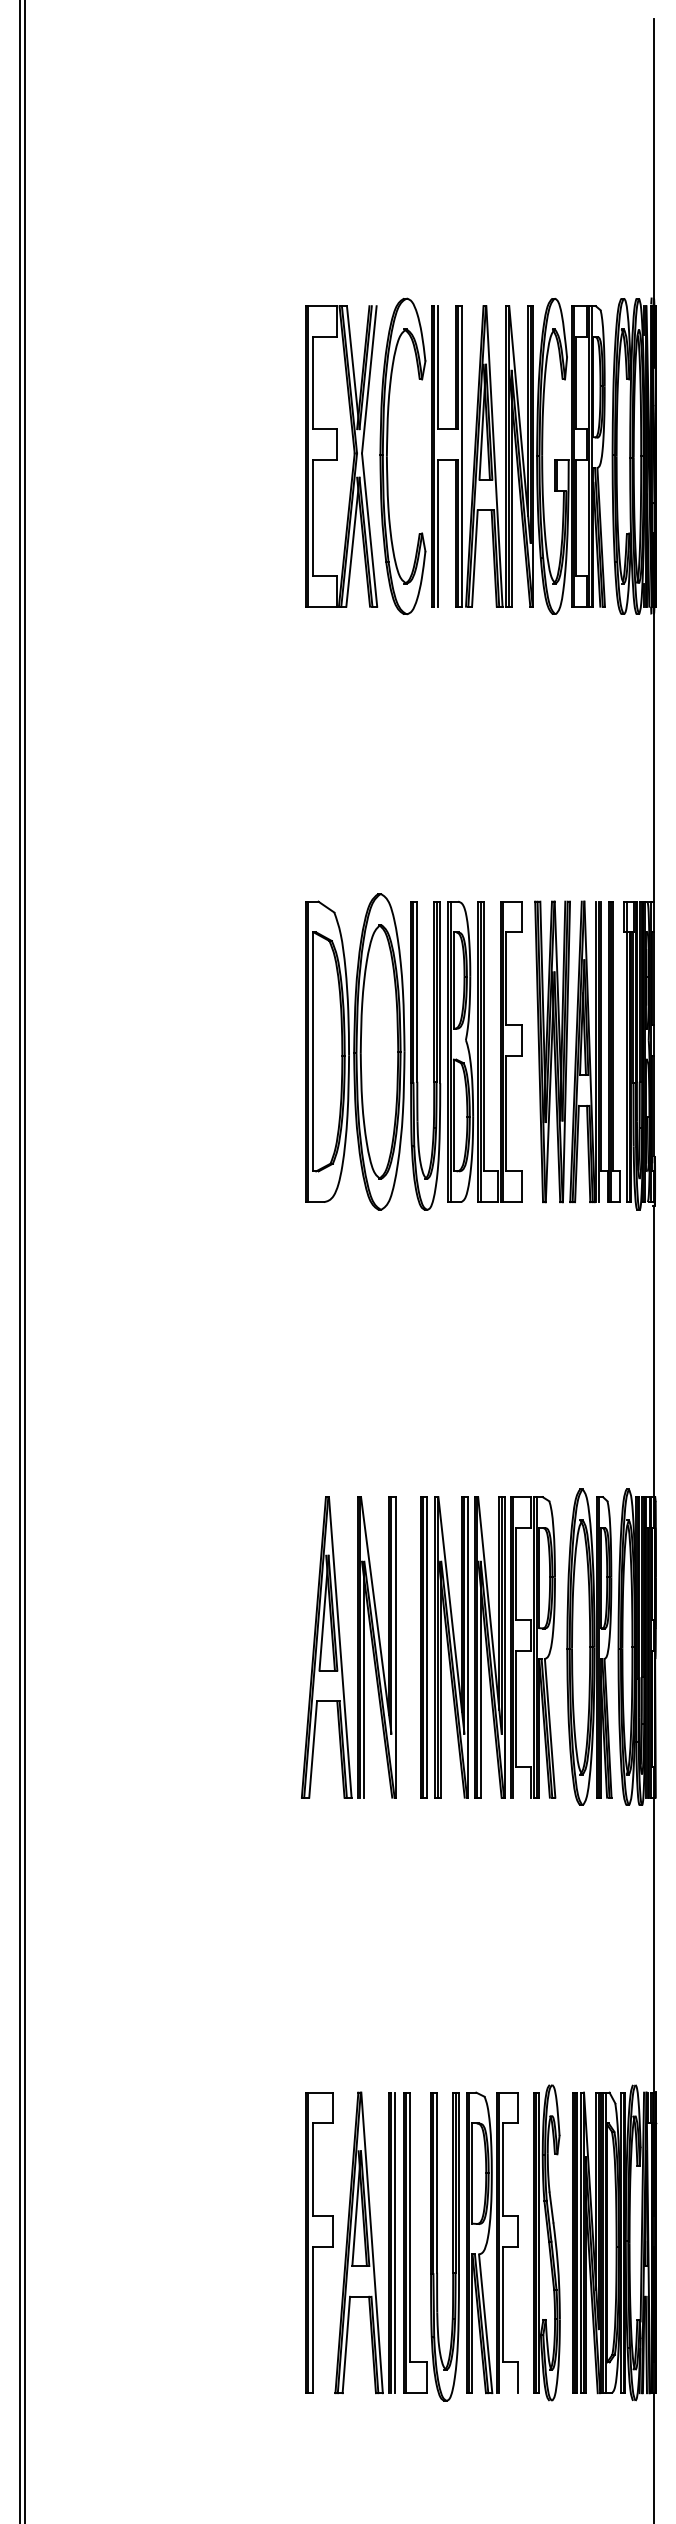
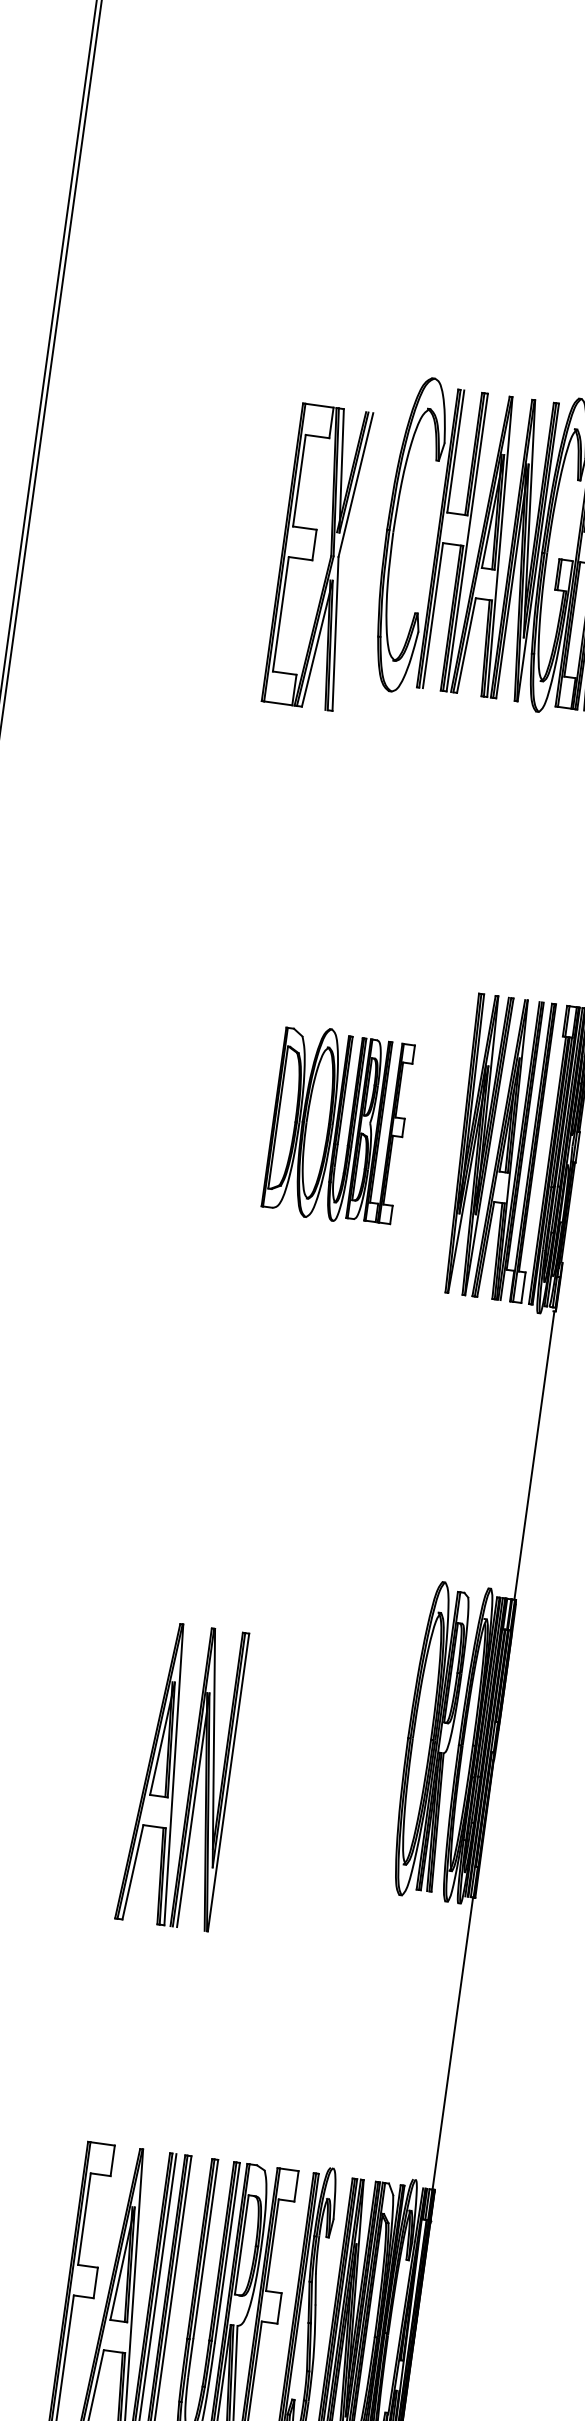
part: (341, 456) -> (317, 557), moved
part: (413, 1051) -> (337, 1125), size x0.6
part: (341, 1647) -> (175, 1775), moved
part: (488, 1647) -> (330, 1726), removed

